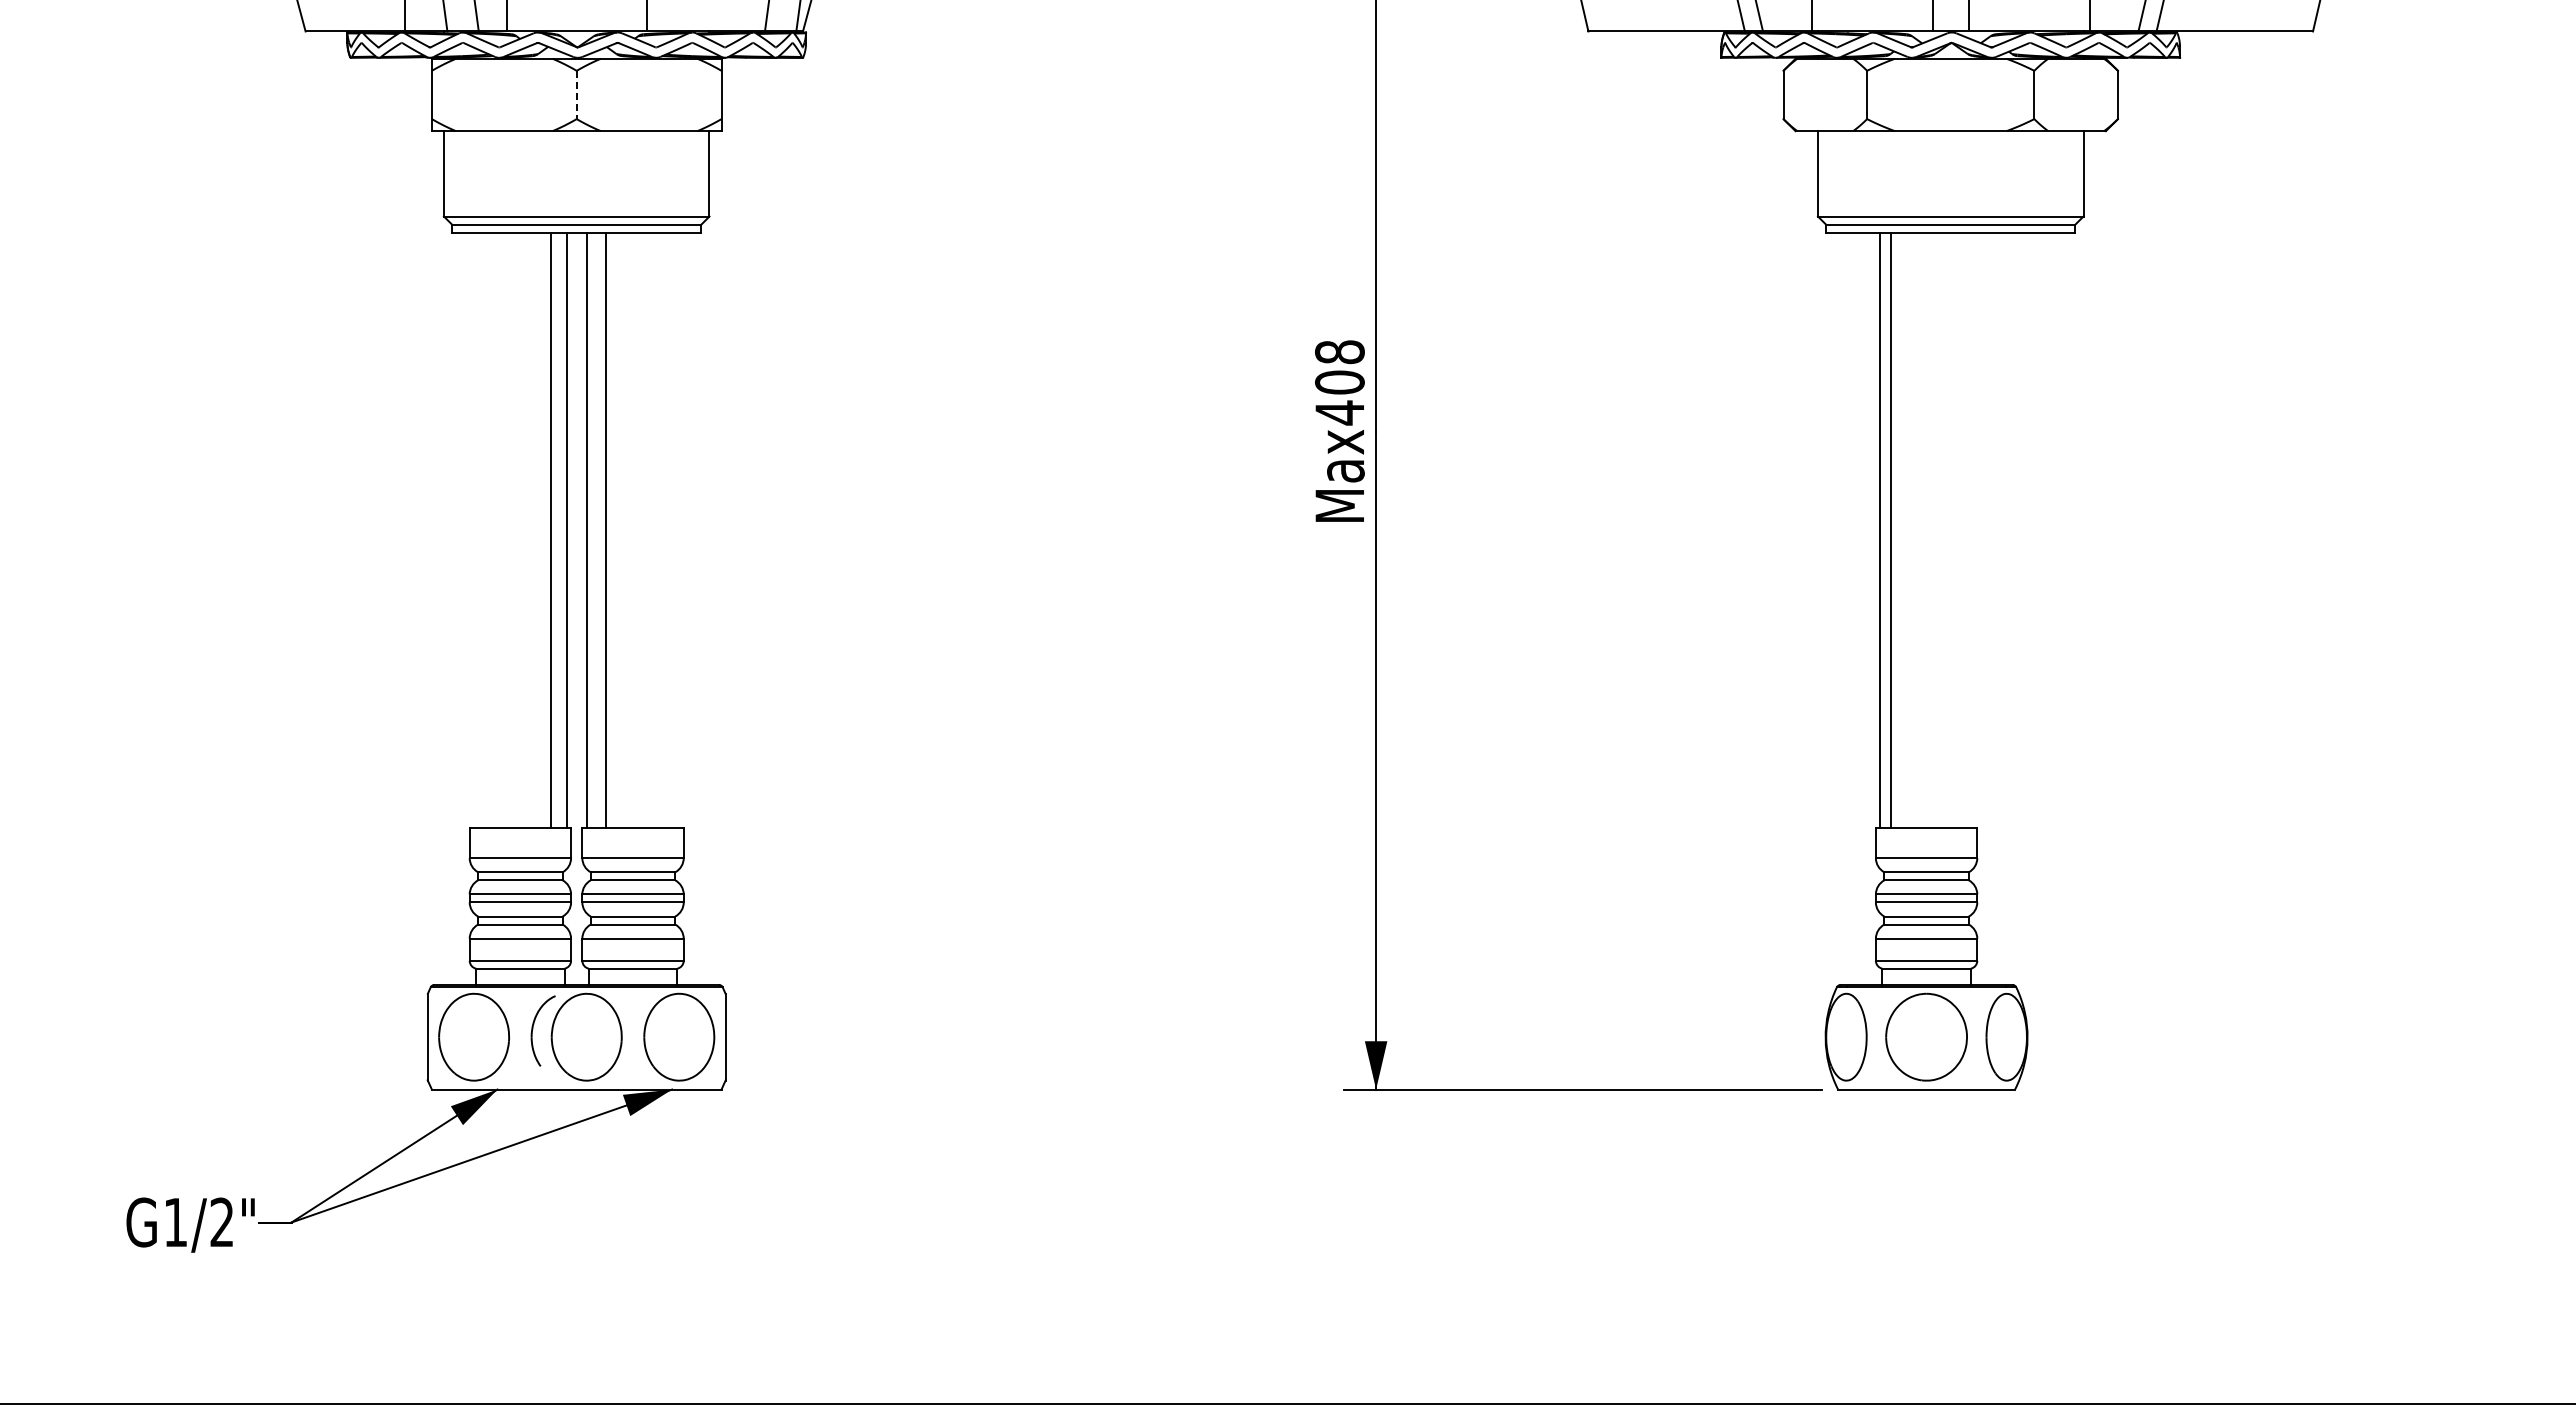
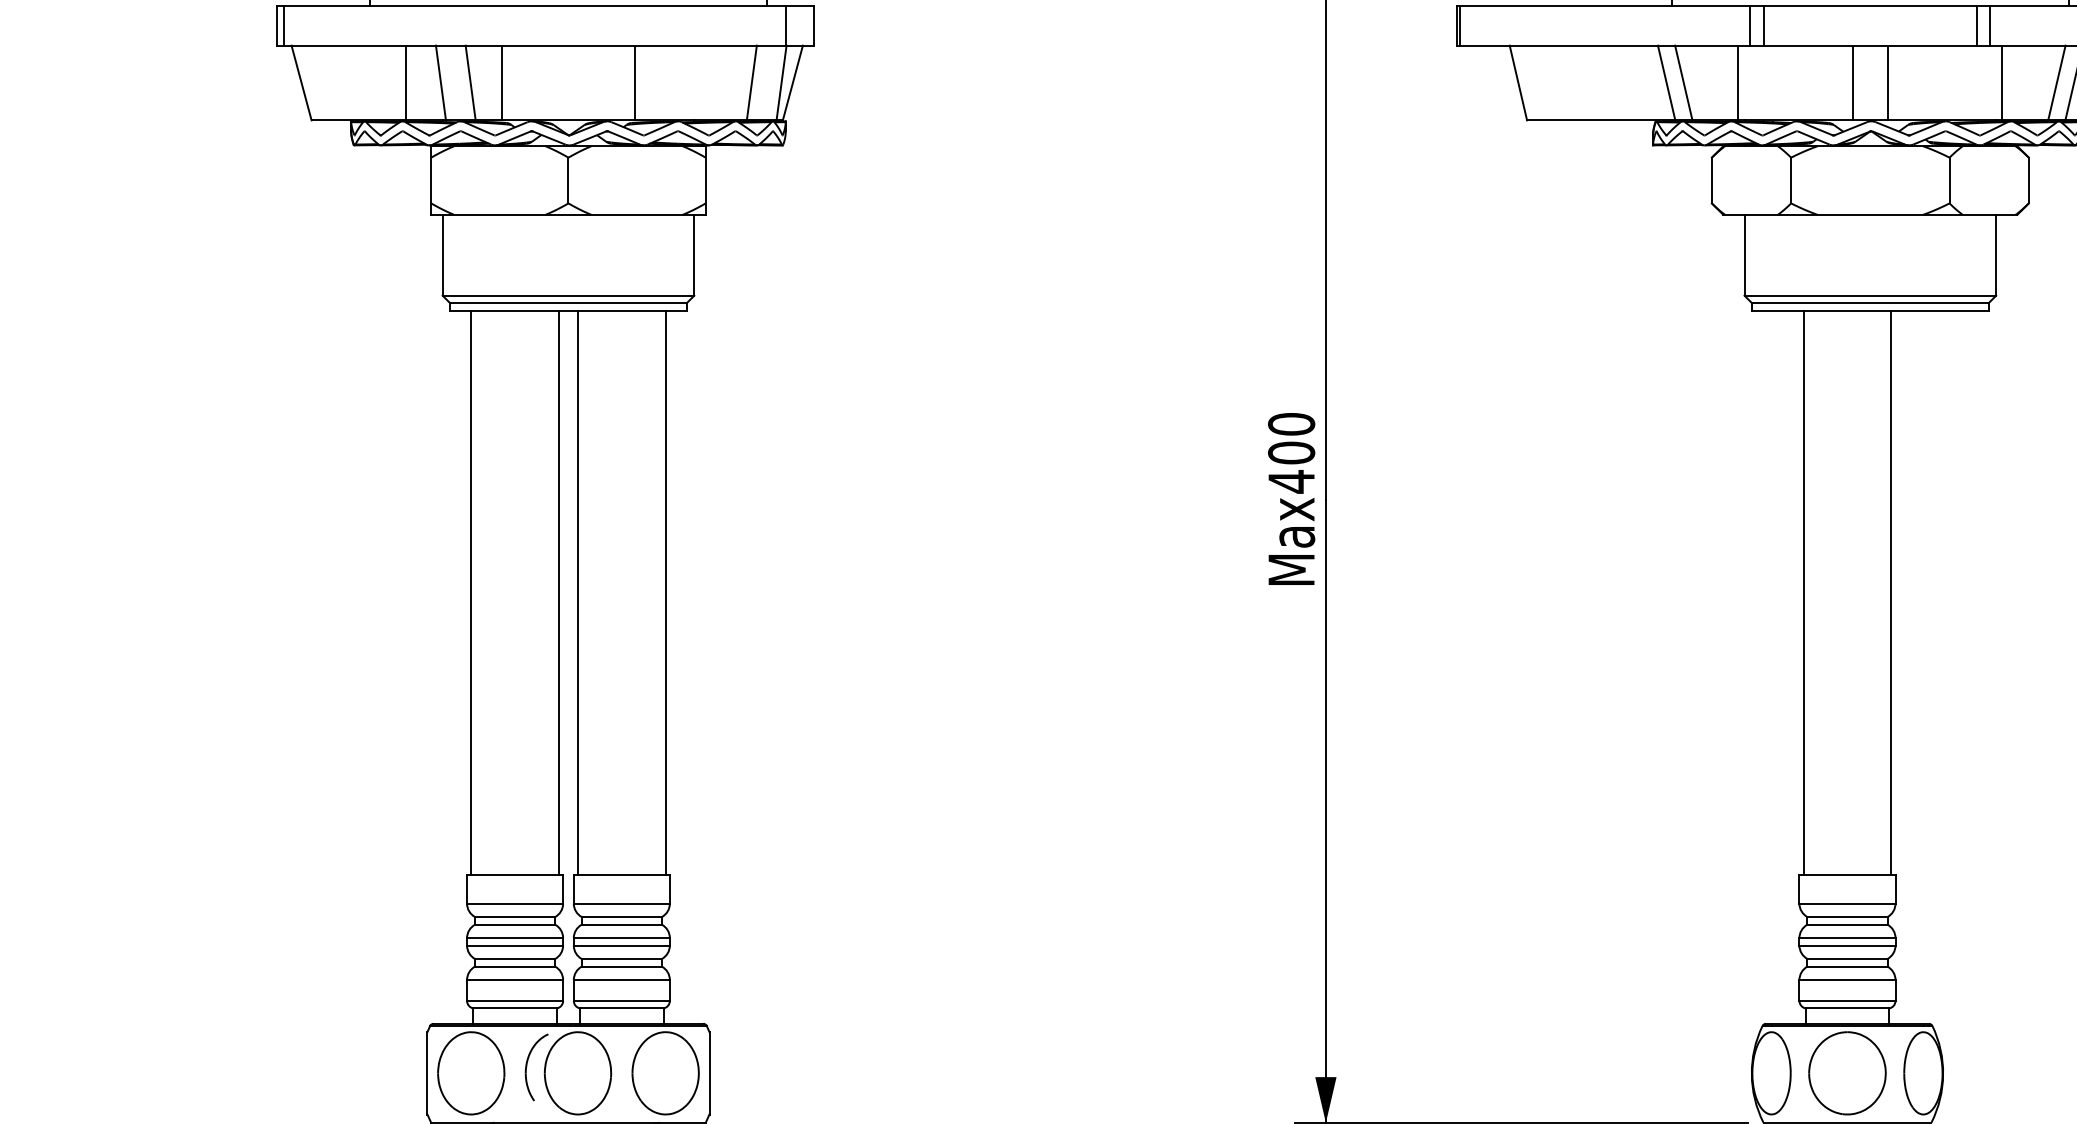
line: (576, 95) -> (568, 181), dashed -> solid
text: (1339, 352) -> (1291, 424), Max408 -> Max400
line: (551, 530) -> (471, 593), moved
line: (606, 530) -> (665, 593), moved
line: (1890, 530) -> (1890, 593), moved

